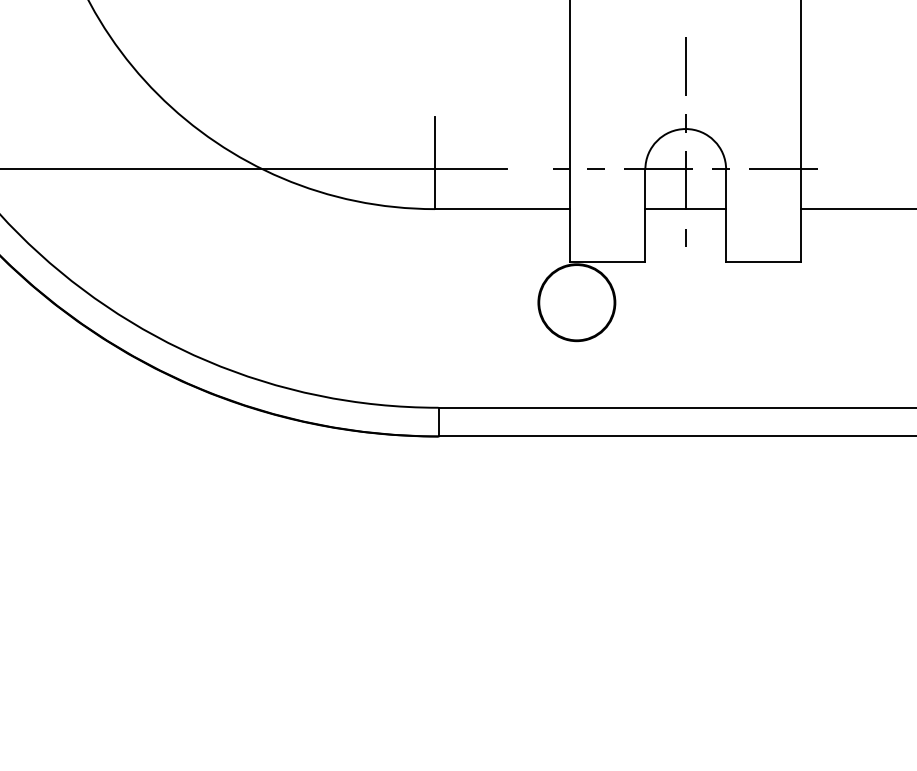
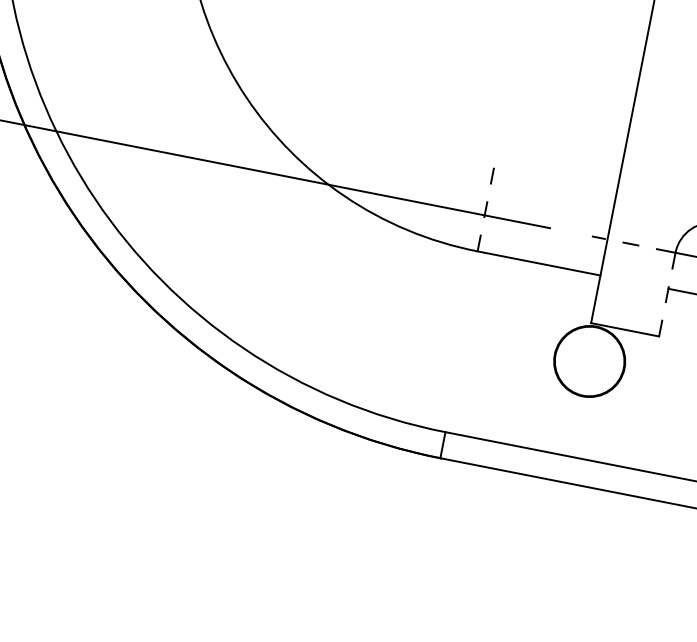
line: (434, 163) -> (485, 209), solid -> dashed
line: (645, 215) -> (667, 294), solid -> dashed

